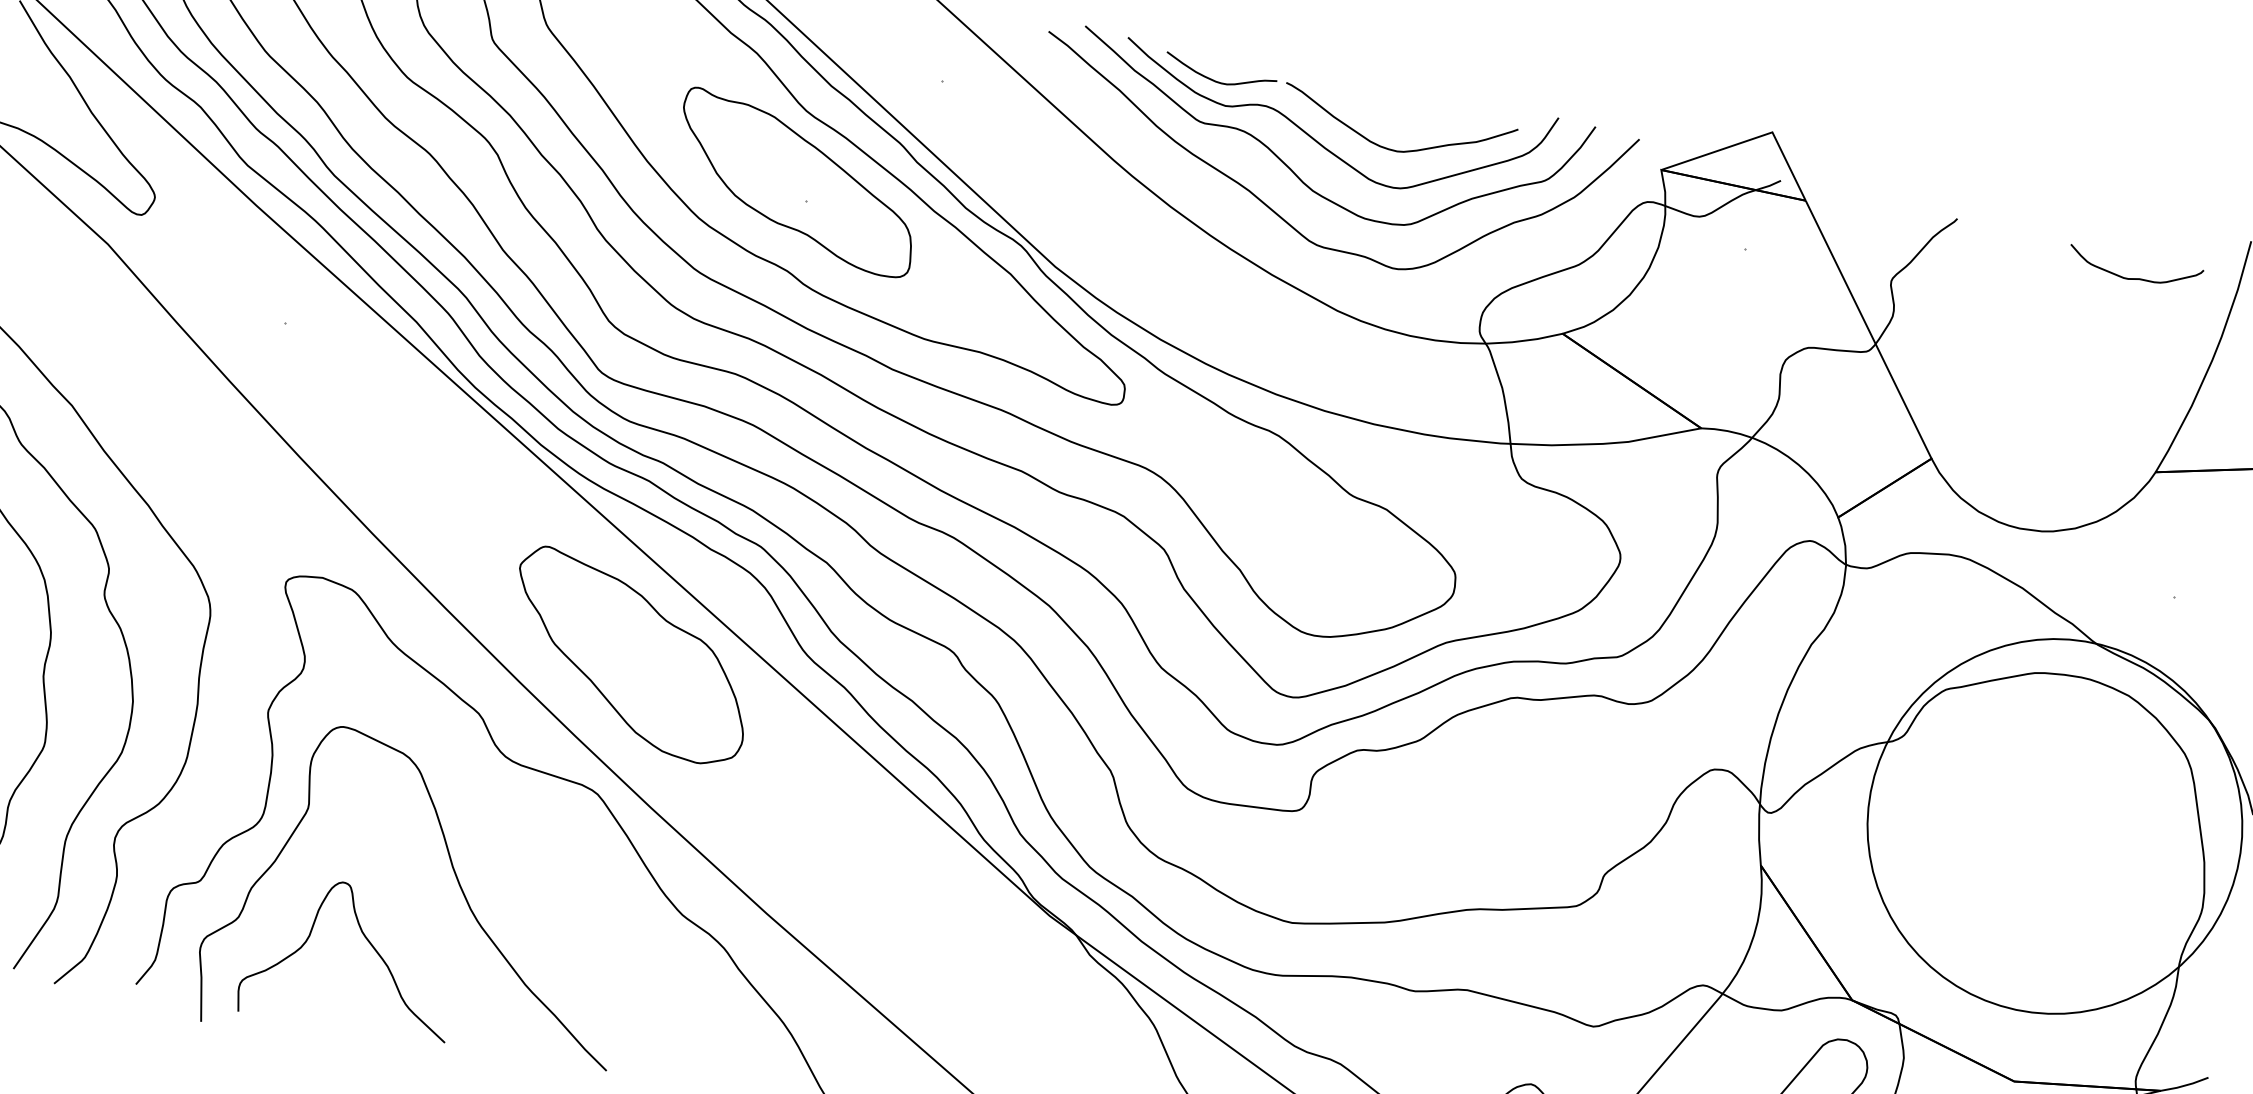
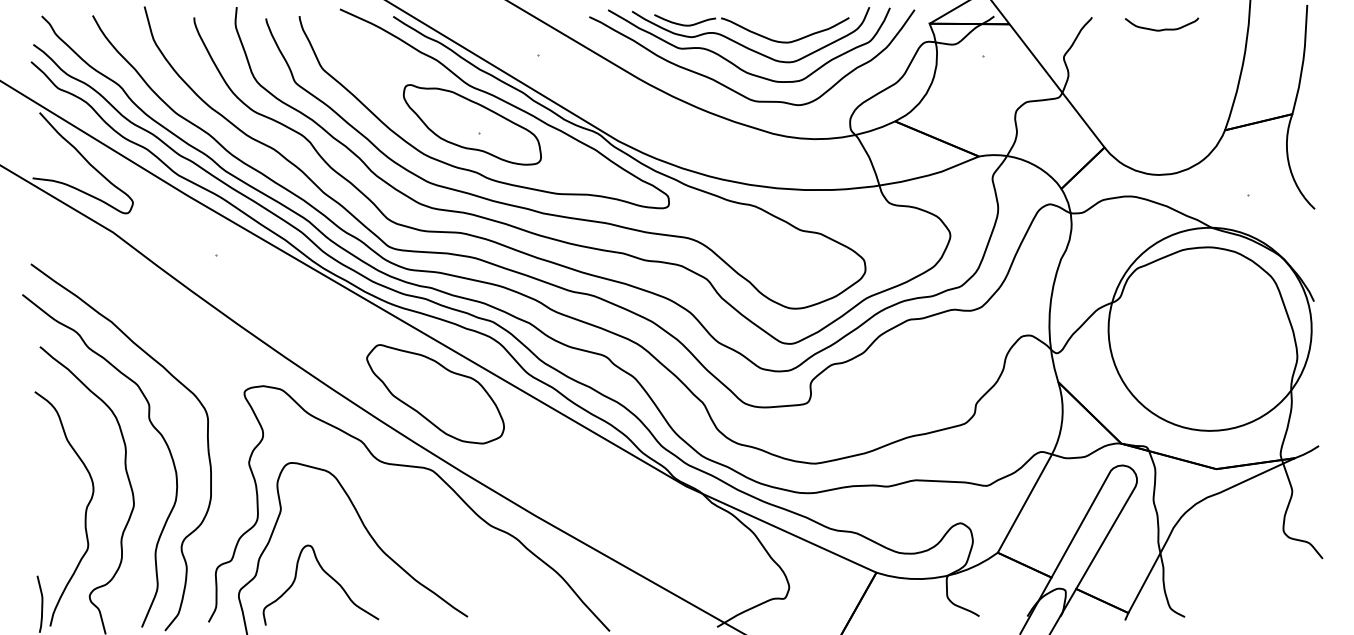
curve: (2138, 276) -> (1164, 28), moved

